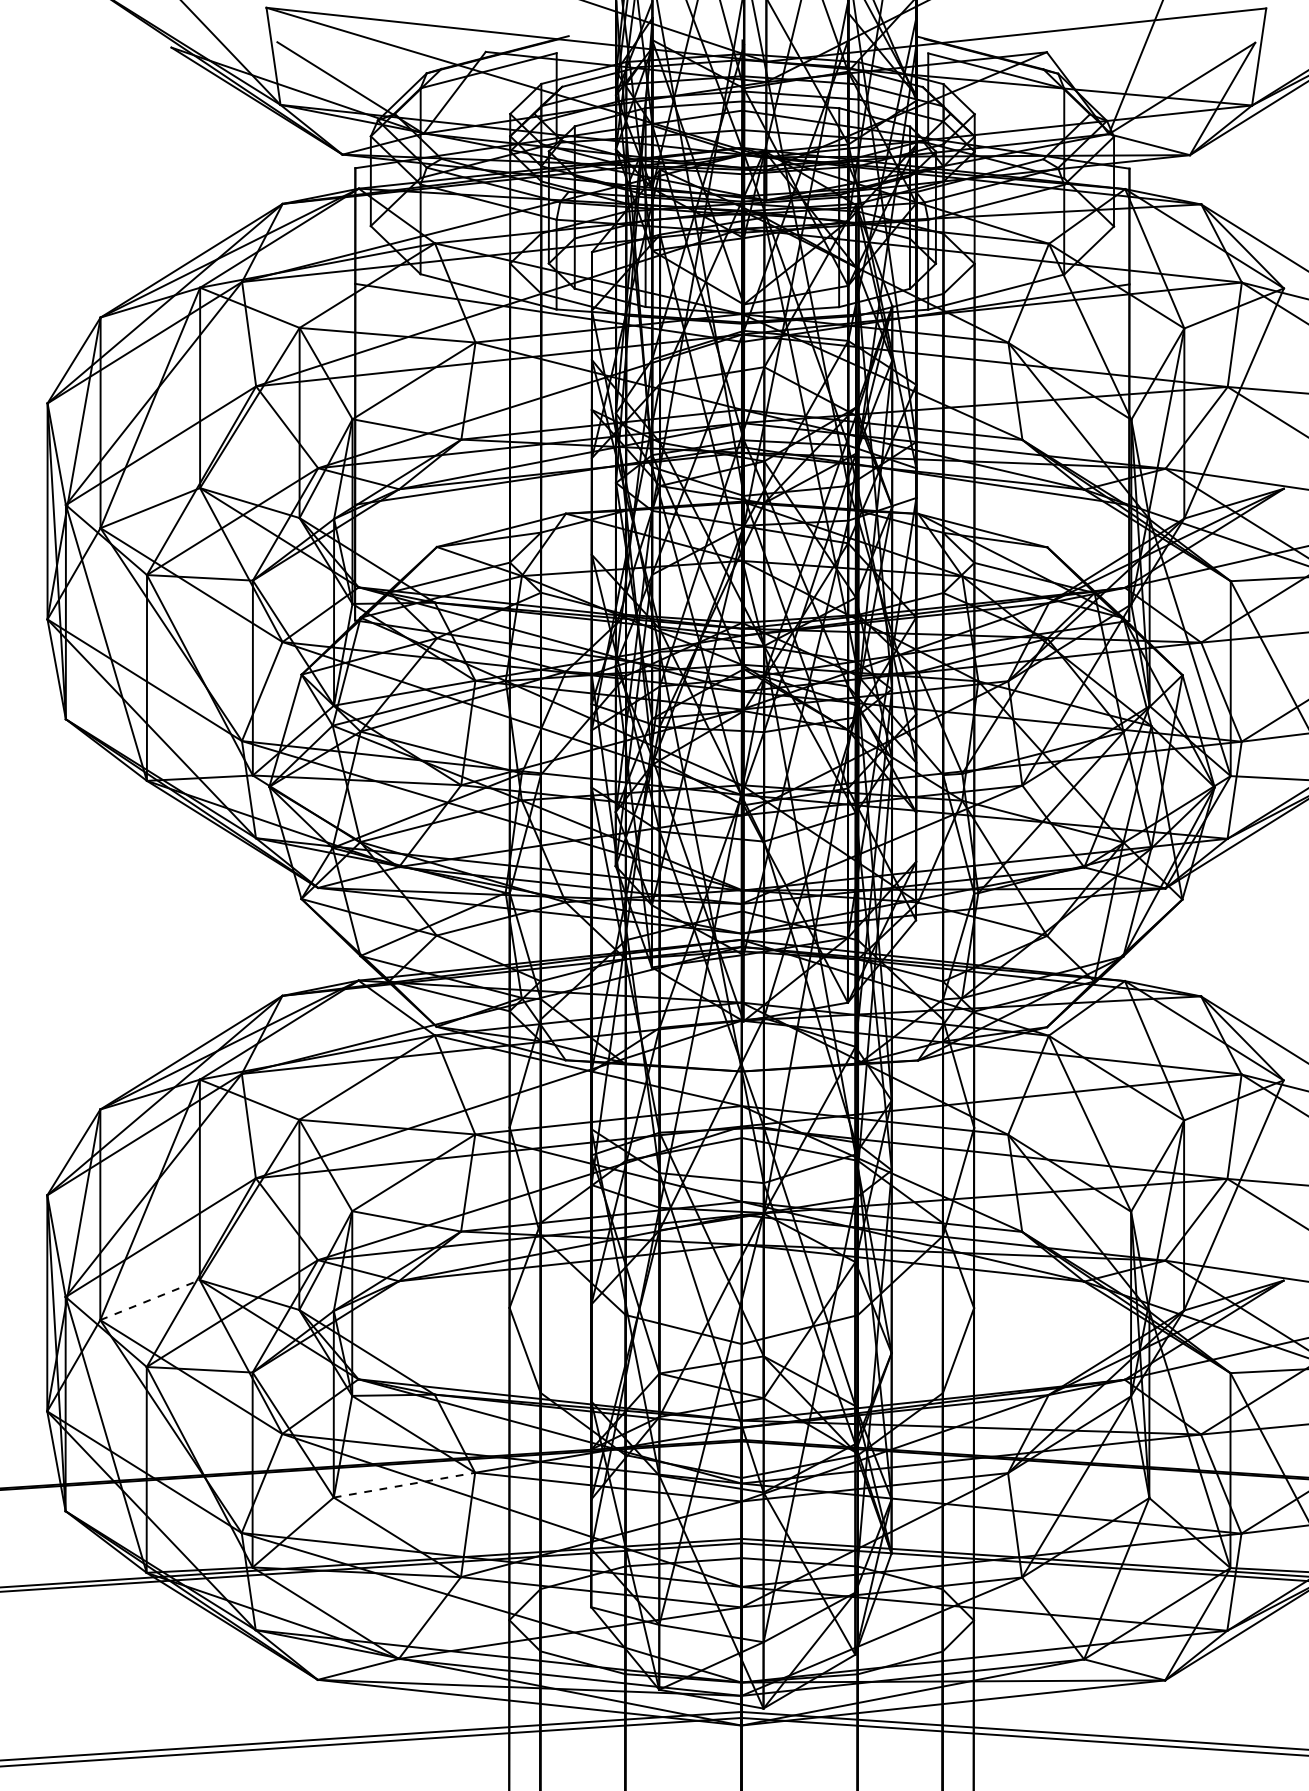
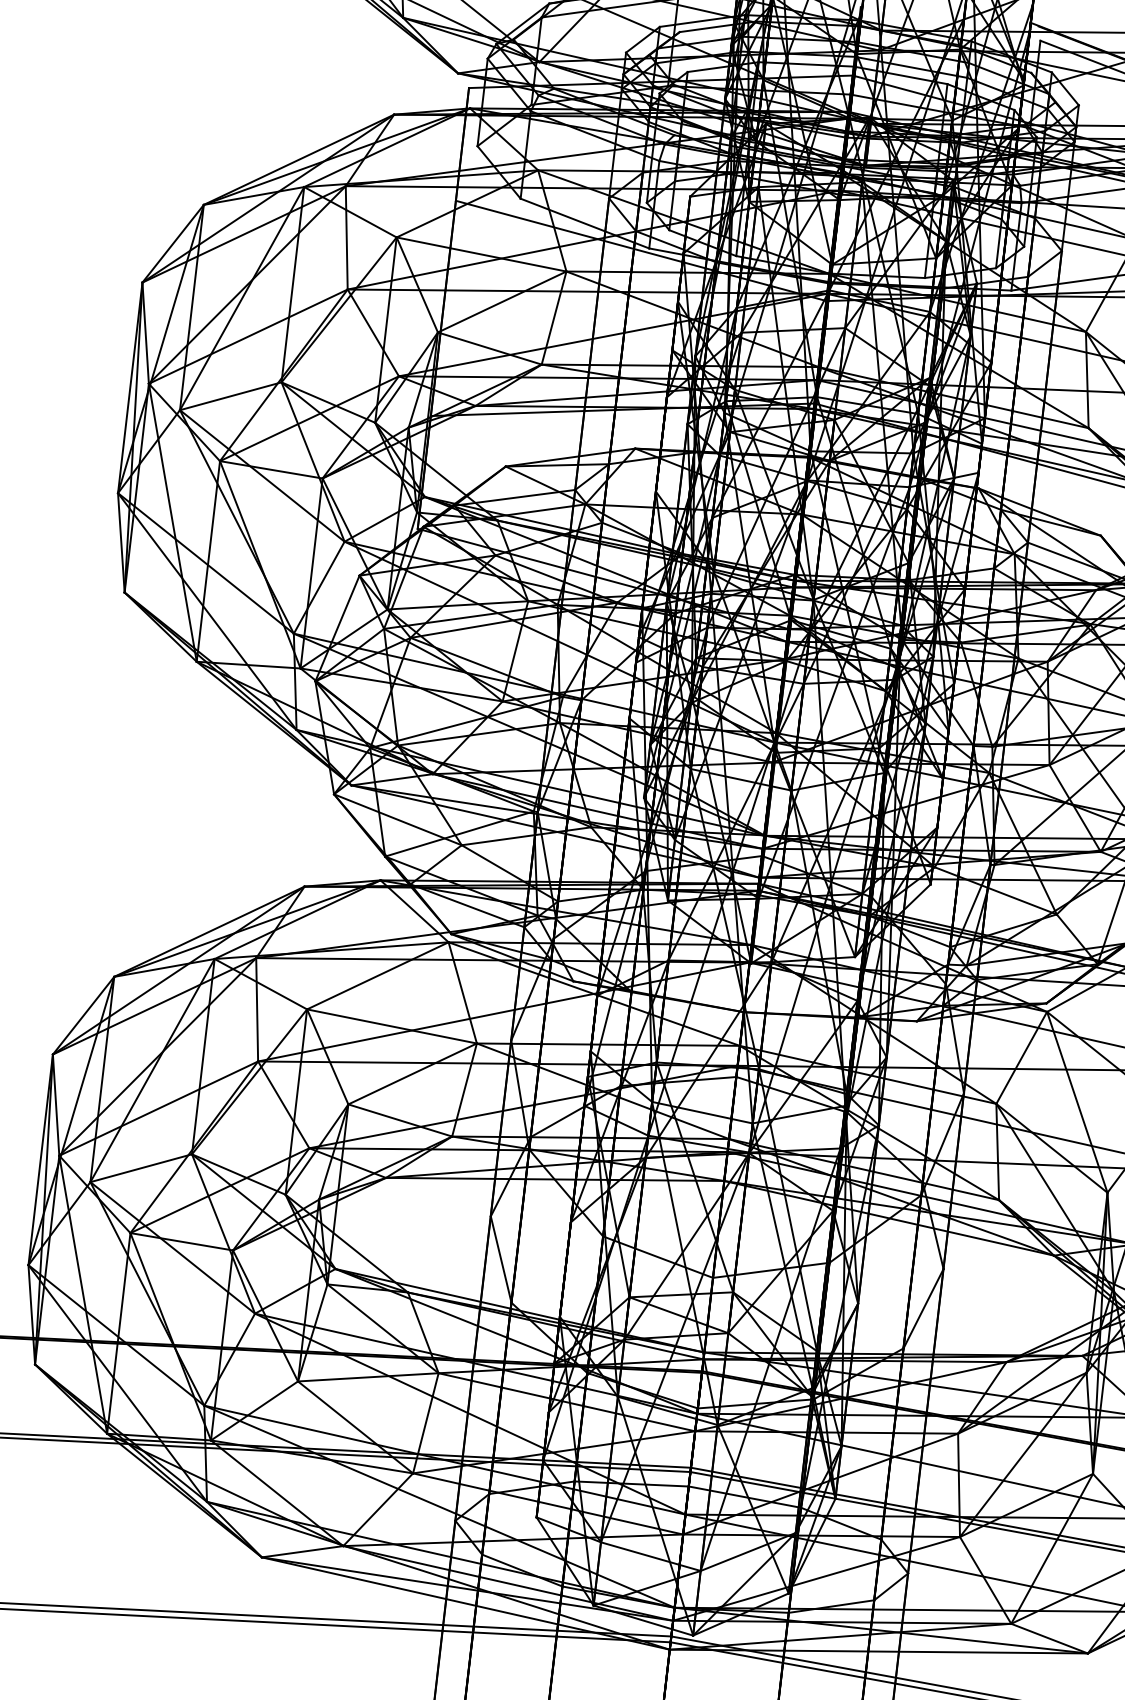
line: (150, 1300) -> (141, 1168), dashed -> solid
line: (404, 1485) -> (368, 1377), dashed -> solid

